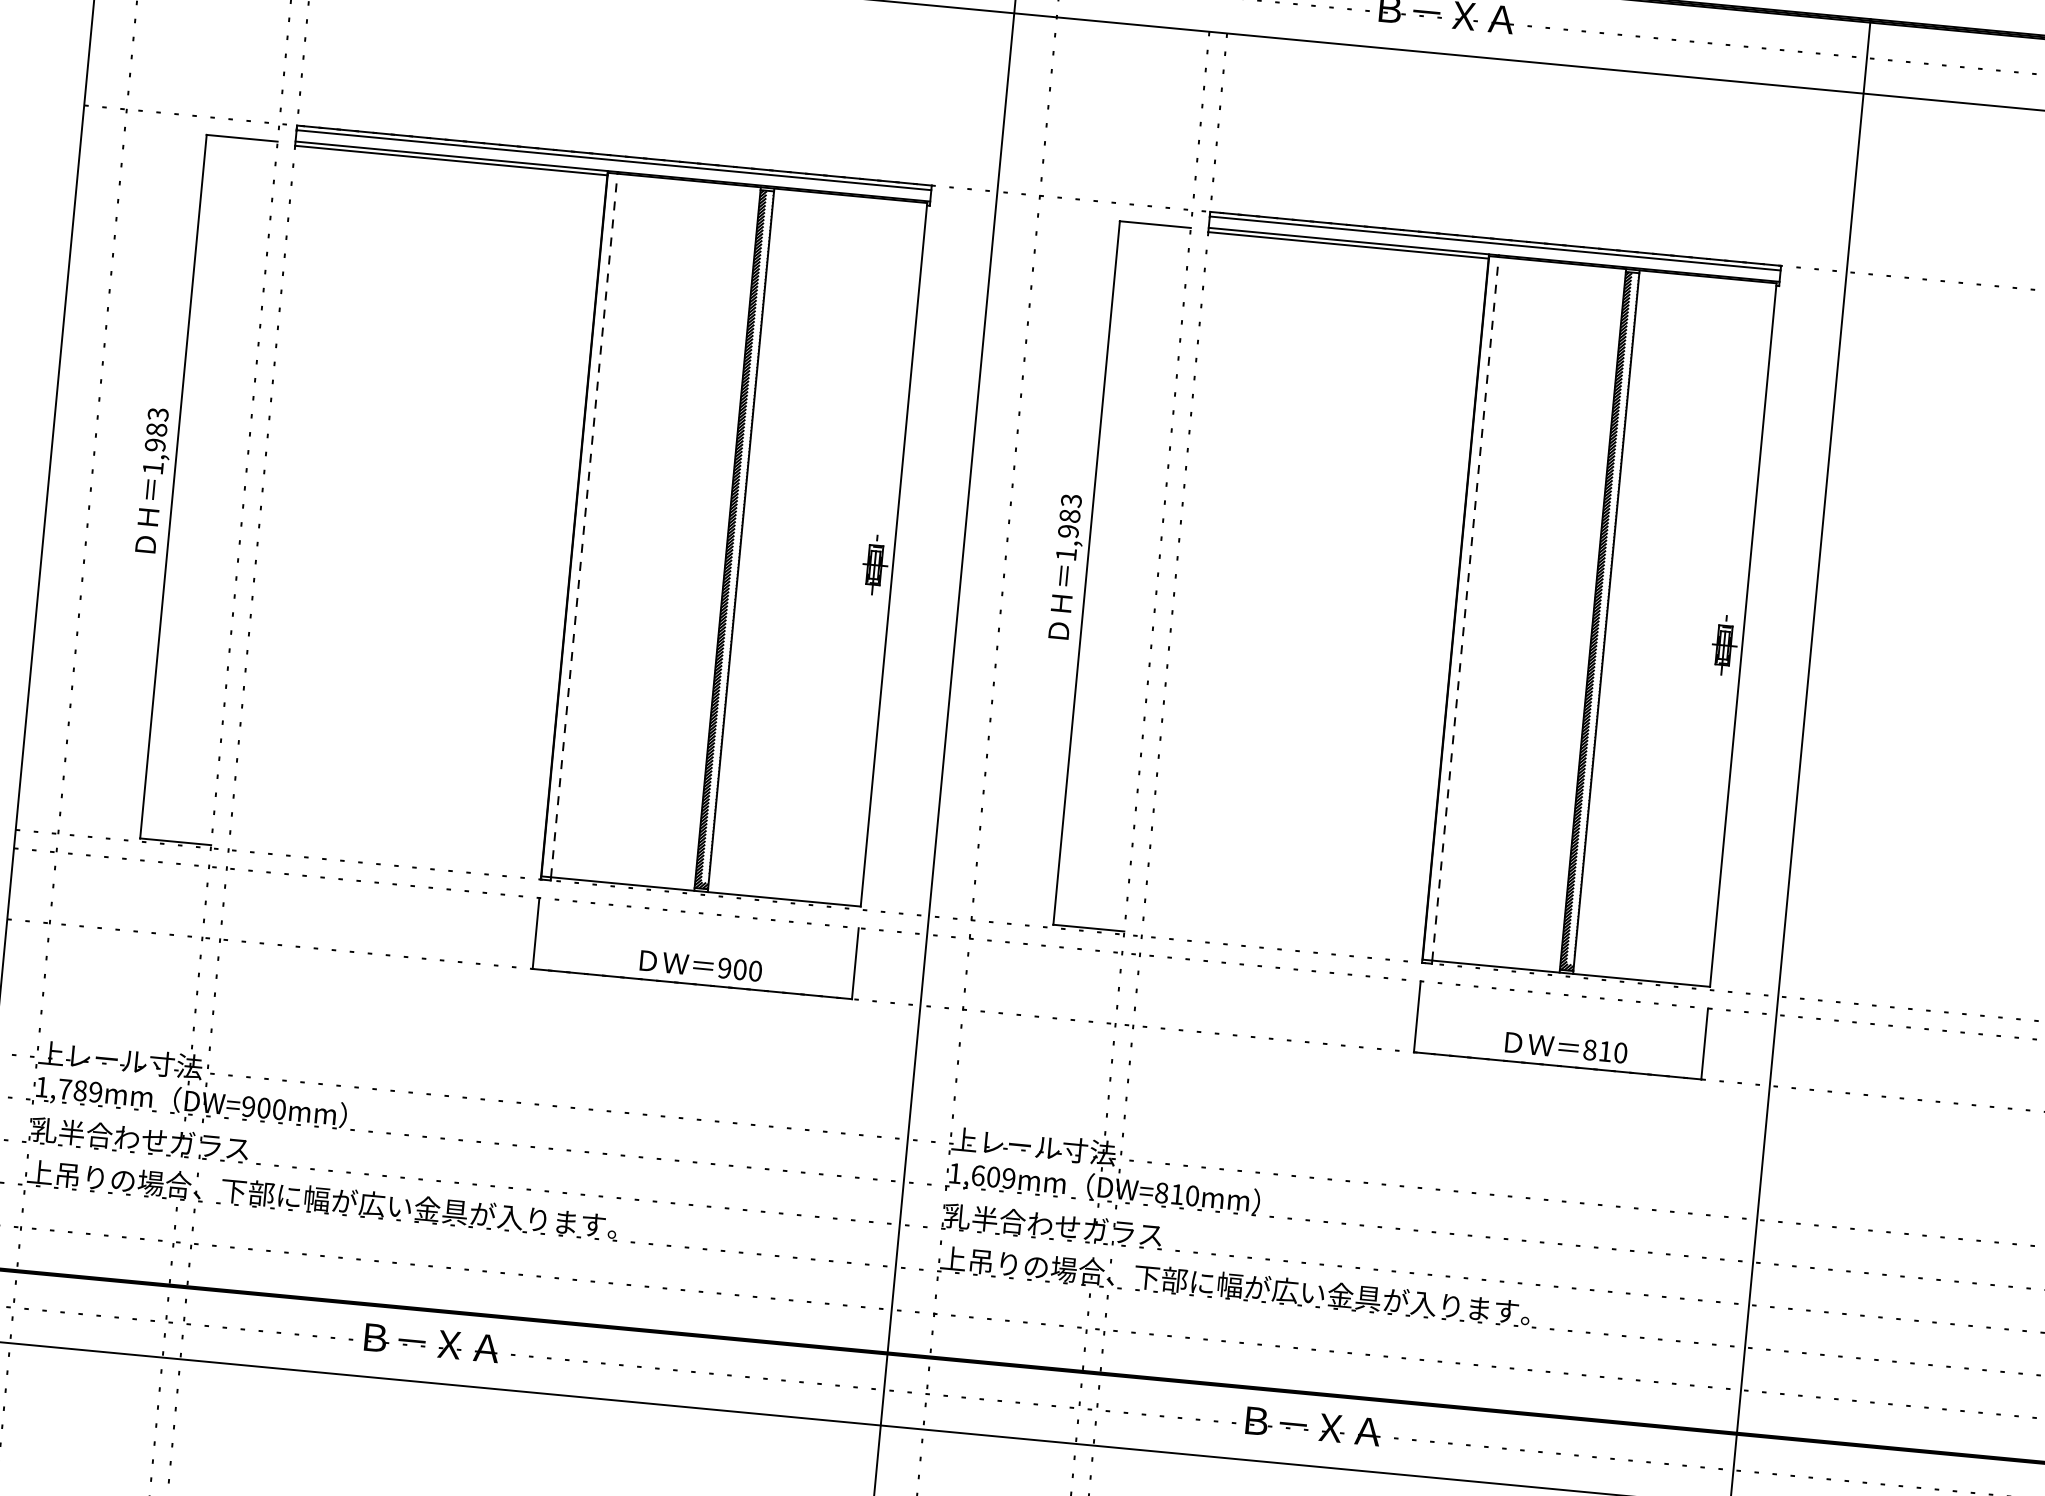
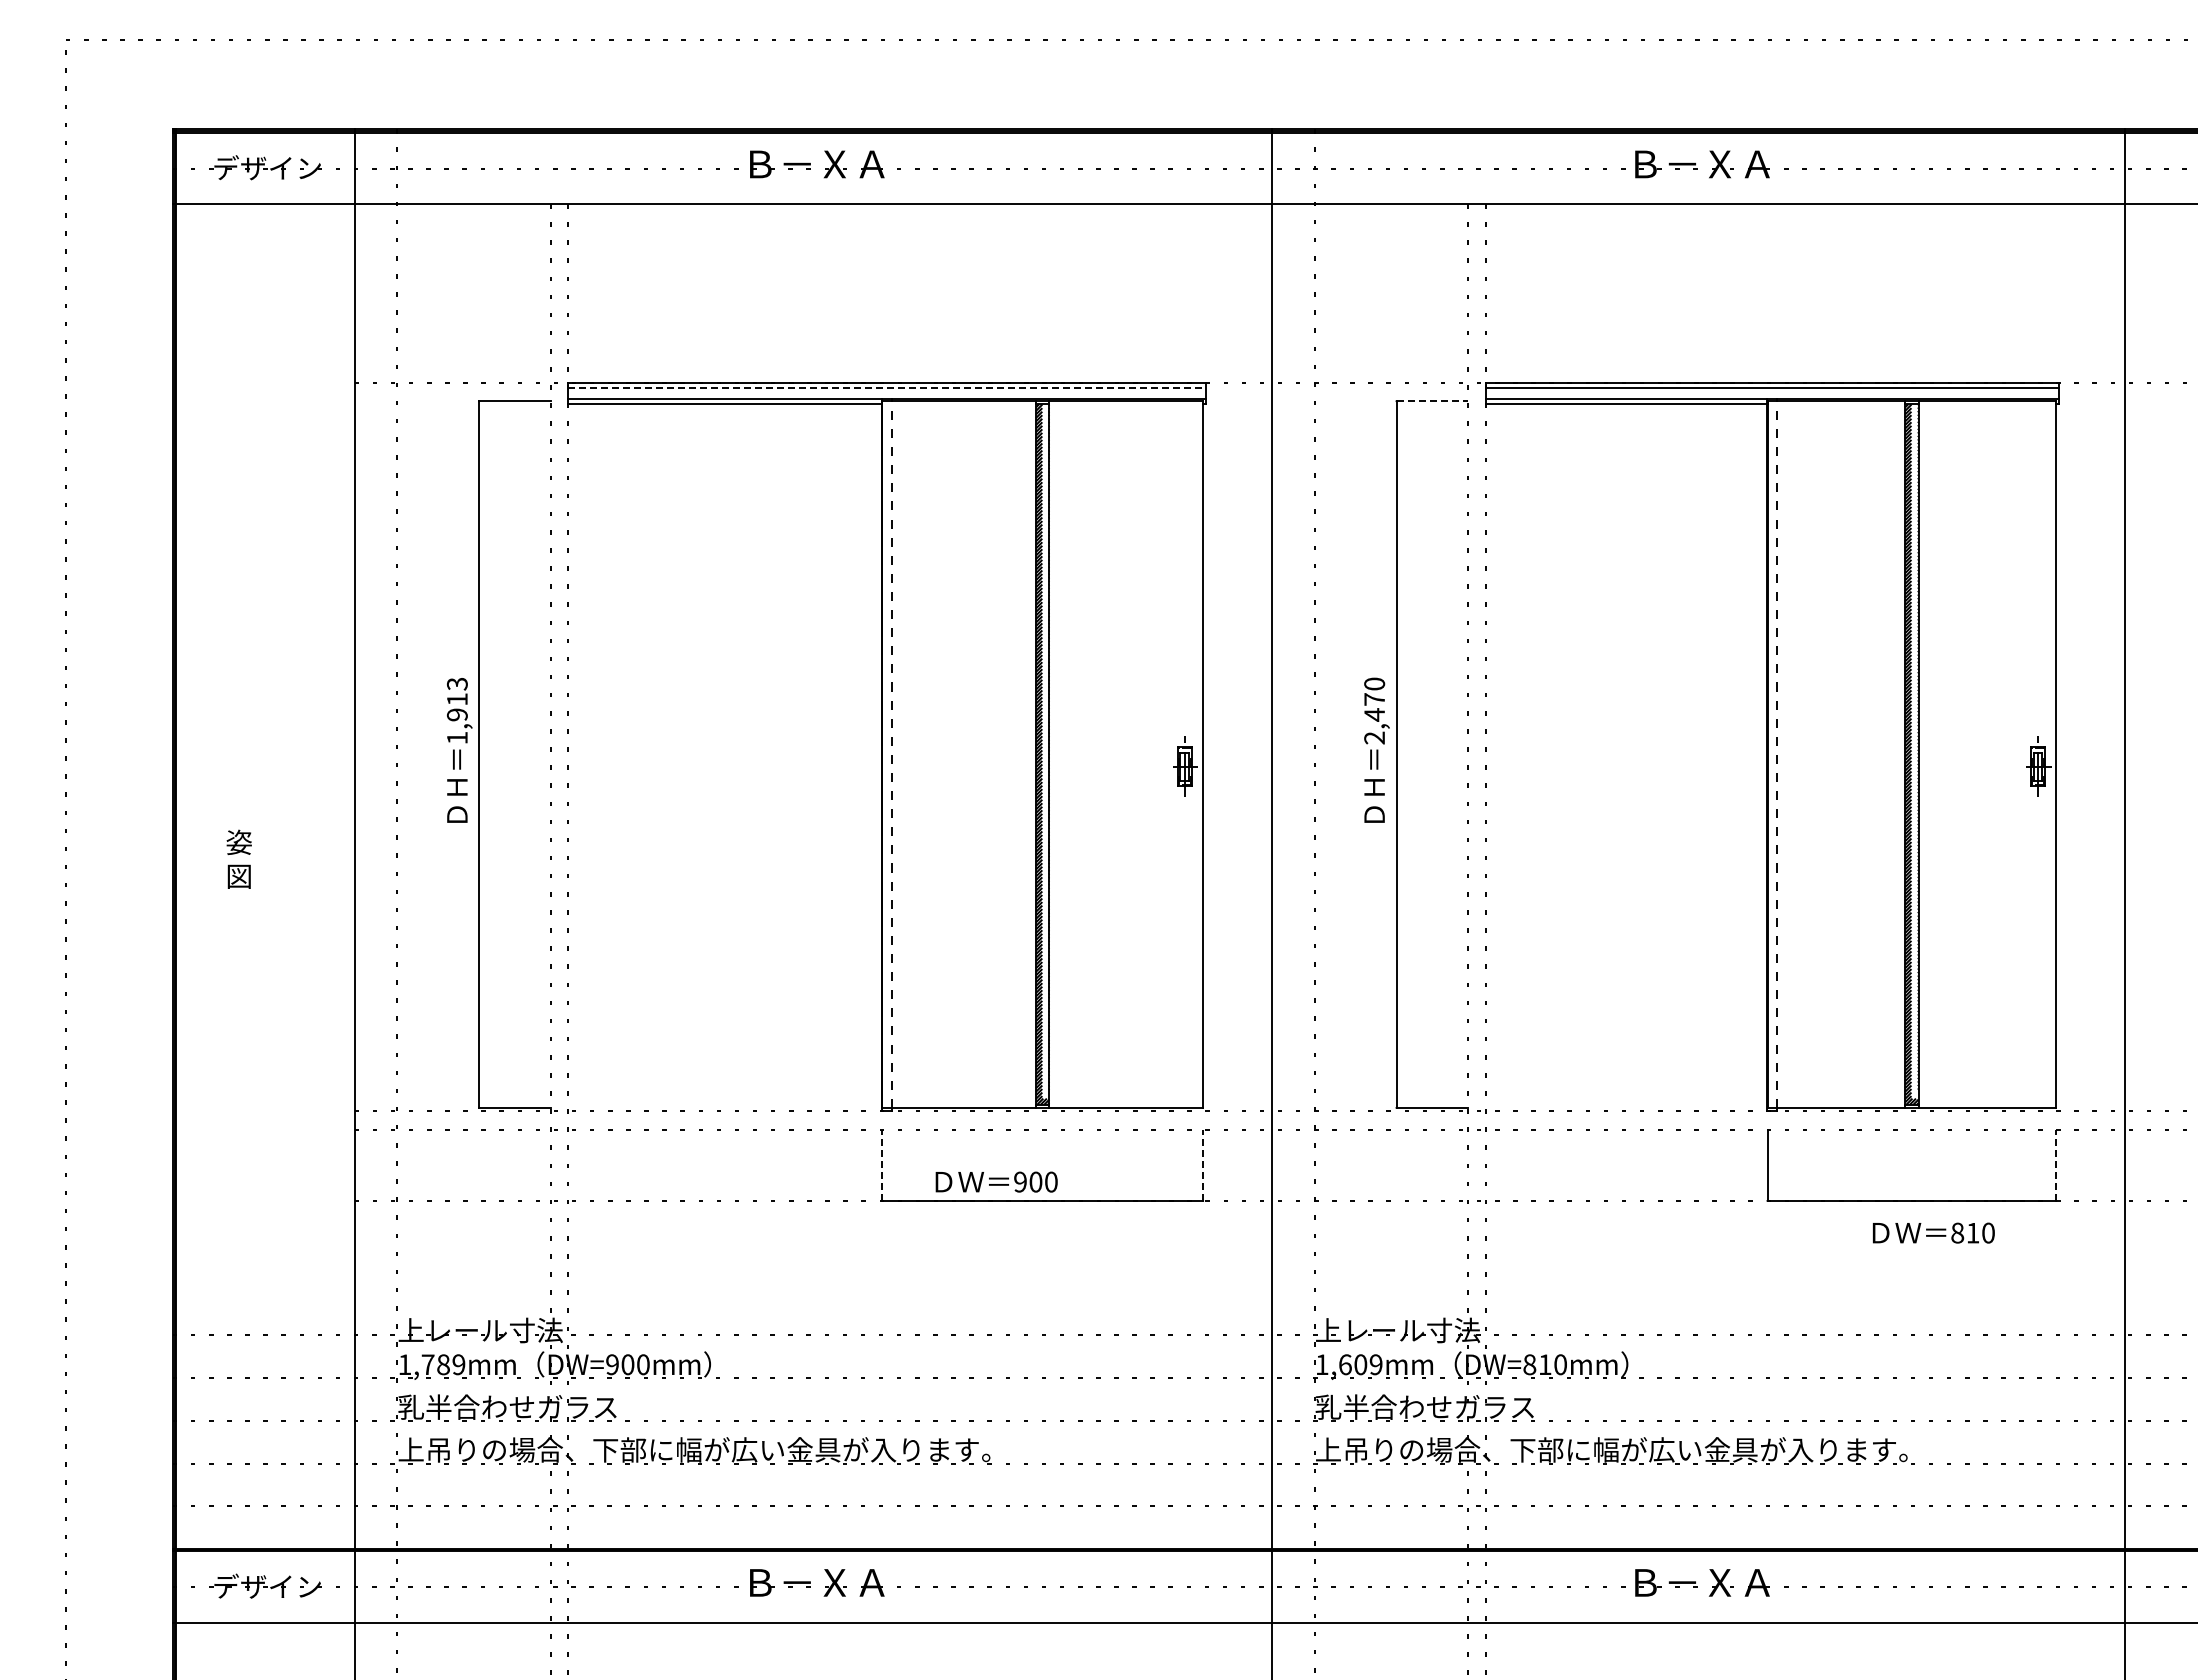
line: (614, 160) -> (887, 388), solid -> dashed
line: (1155, 224) -> (1432, 401), solid -> dashed
text: (156, 429) -> (457, 699), 1,983 -> 1,913
text: (1068, 527) -> (1374, 710), 1,983 -> 2,470
line: (536, 933) -> (882, 1165), solid -> dashed
line: (855, 963) -> (1203, 1165), solid -> dashed
text: (700, 965) -> (996, 1181), moved
line: (1704, 1044) -> (2056, 1165), solid -> dashed
text: (1566, 1047) -> (1933, 1232), moved

